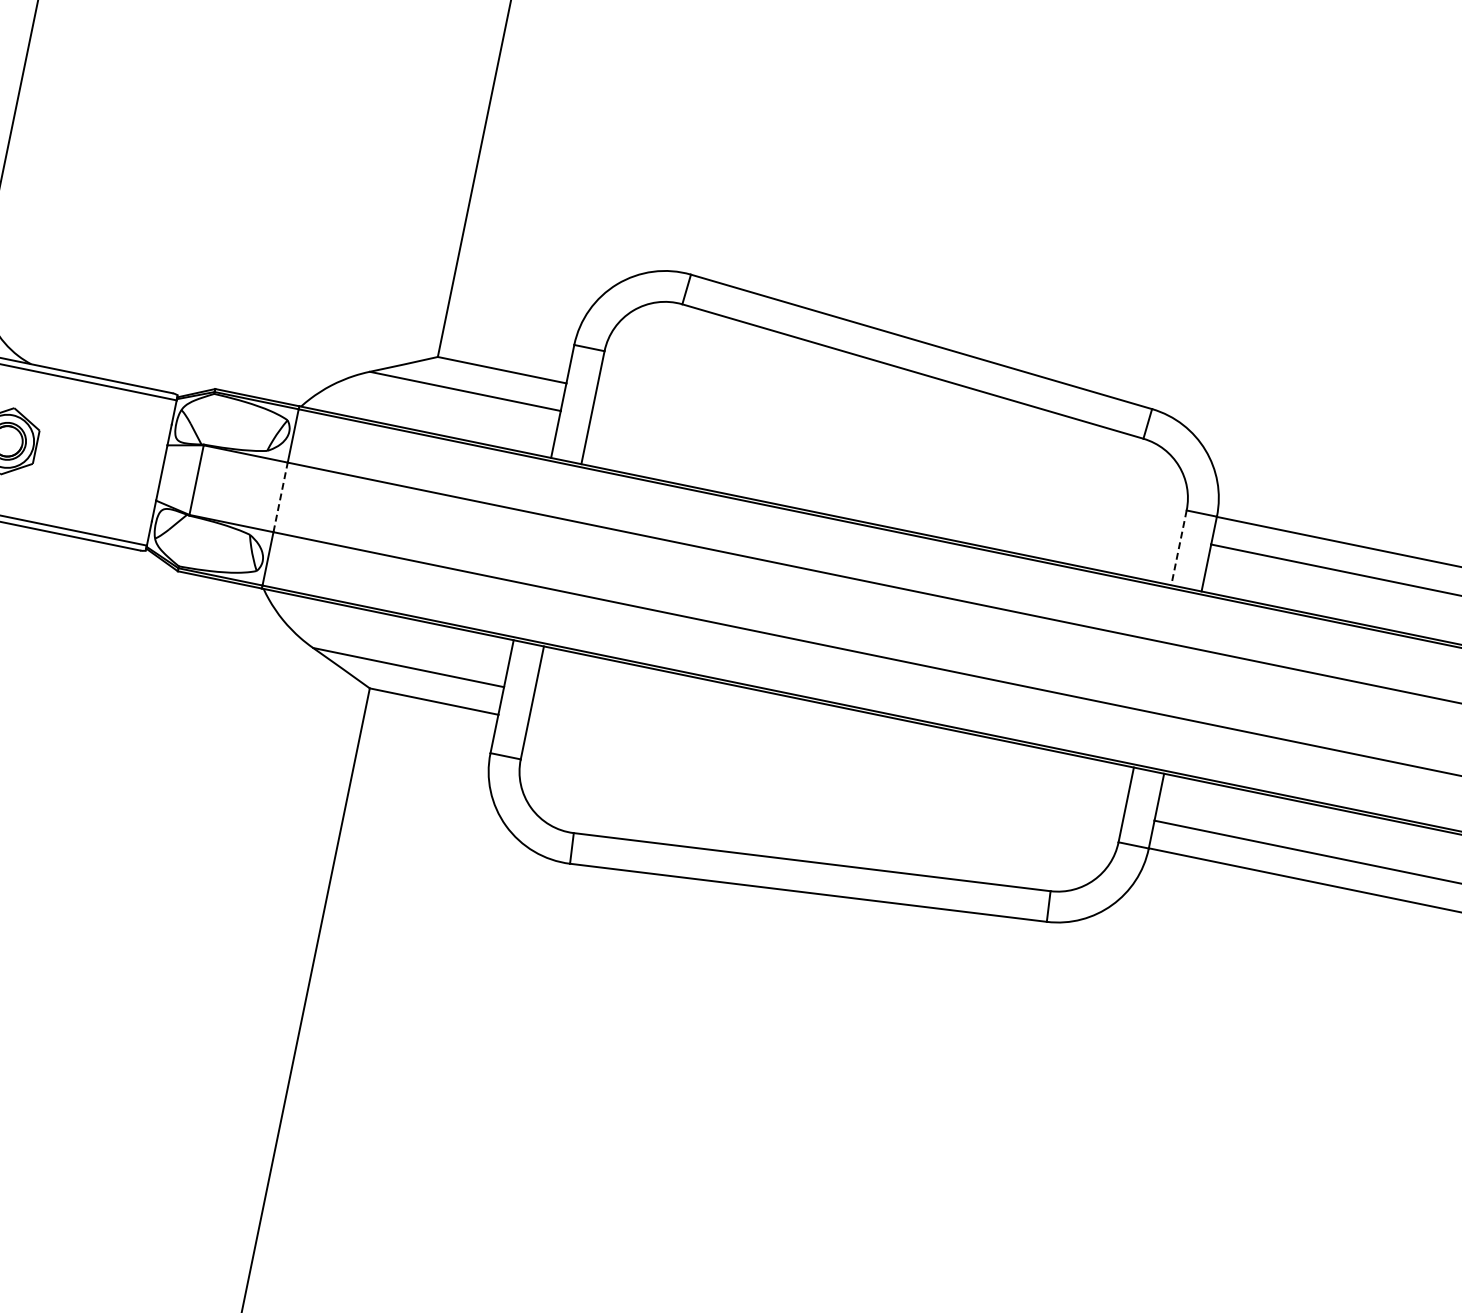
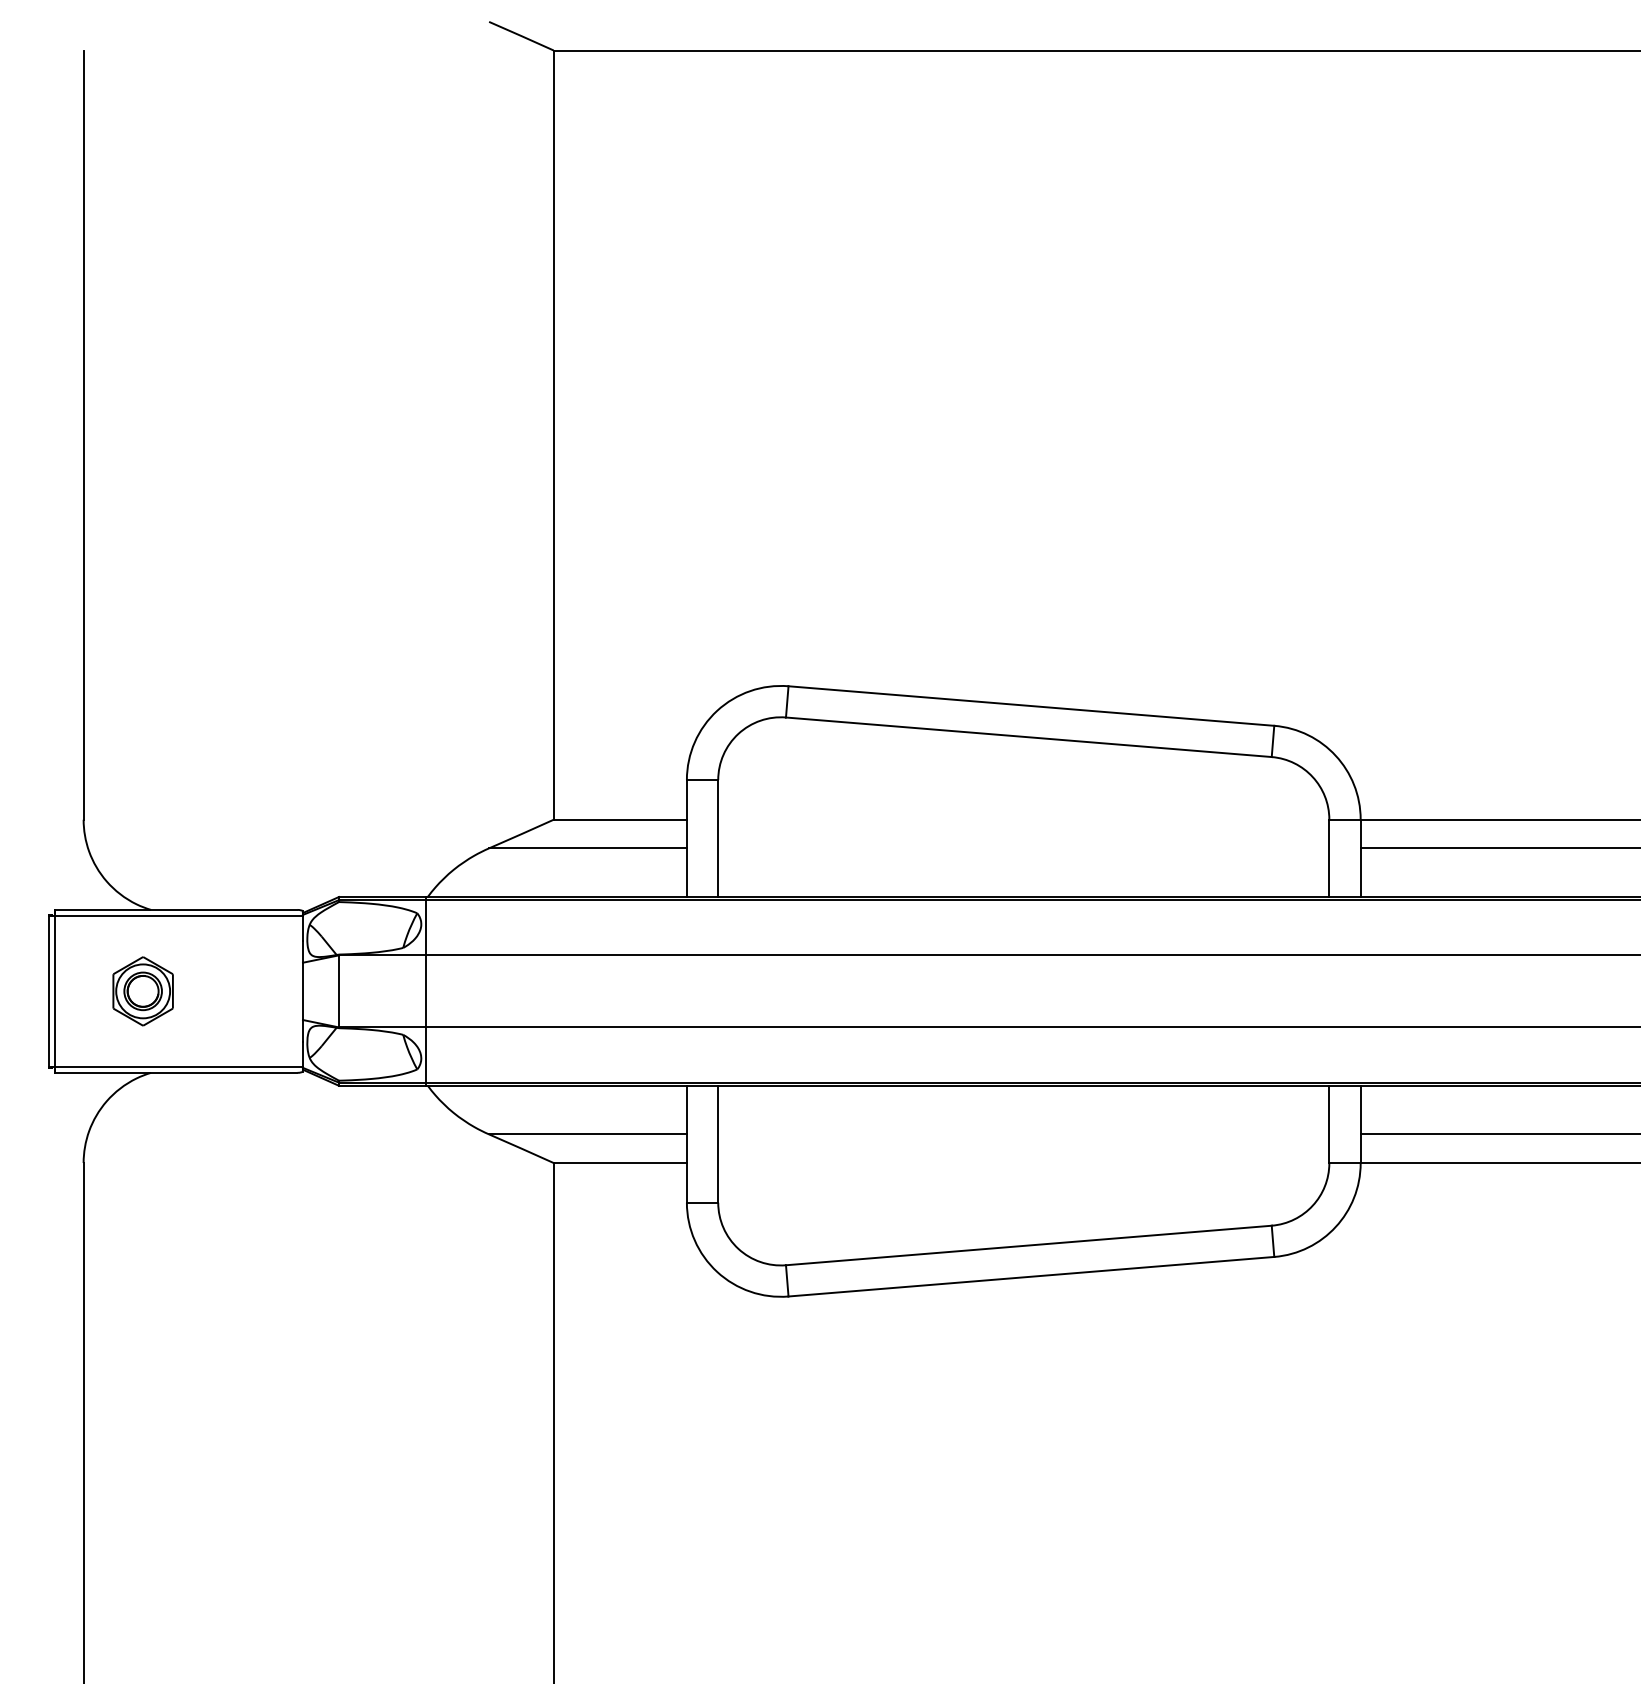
line: (281, 496) -> (426, 990), dashed -> solid
line: (1179, 548) -> (1329, 858), dashed -> solid

